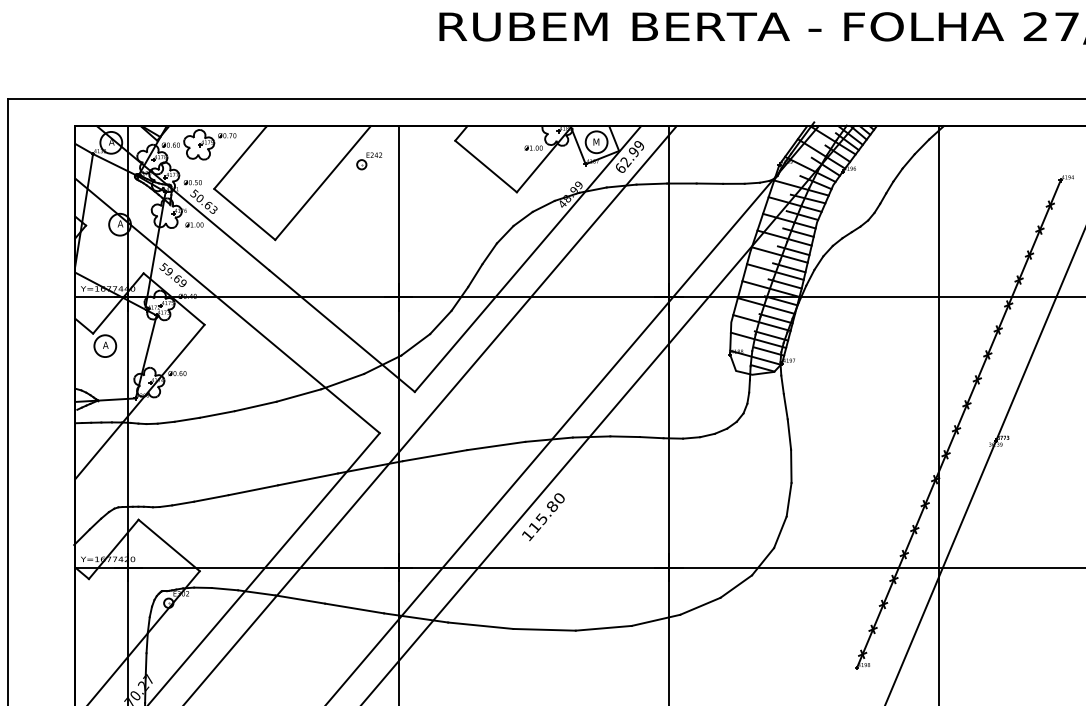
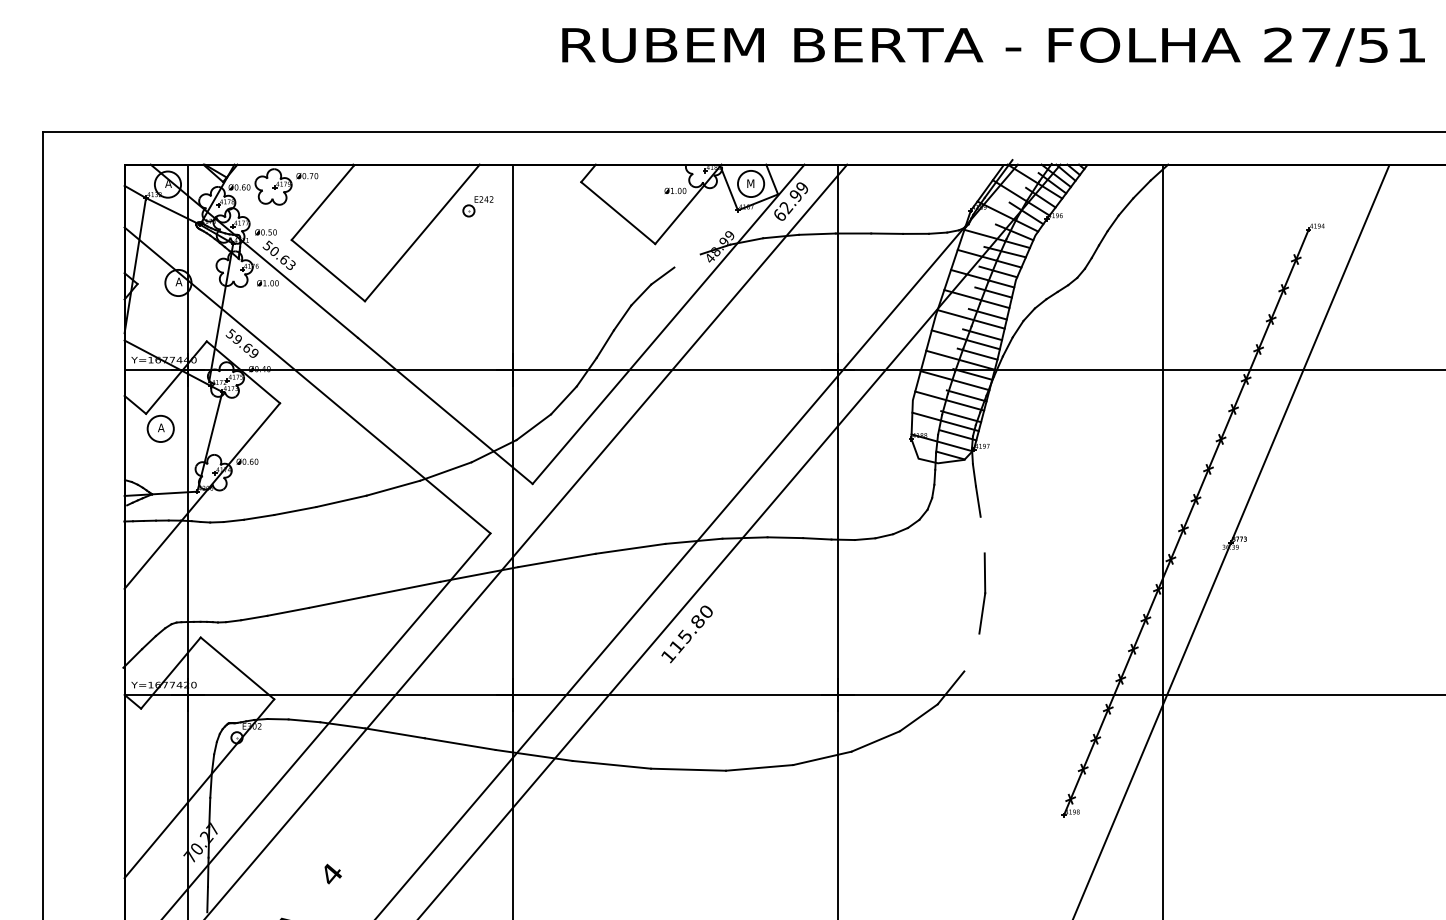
line: (543, 205) -> (687, 260), removed
line: (789, 434) -> (982, 534), removed
line: (780, 532) -> (971, 652), removed

